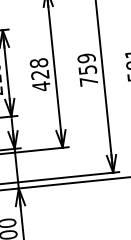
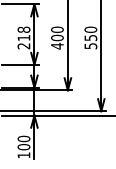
text: (39, 68) -> (57, 33), 428 -> 400
text: (87, 69) -> (90, 37), 759 -> 550

